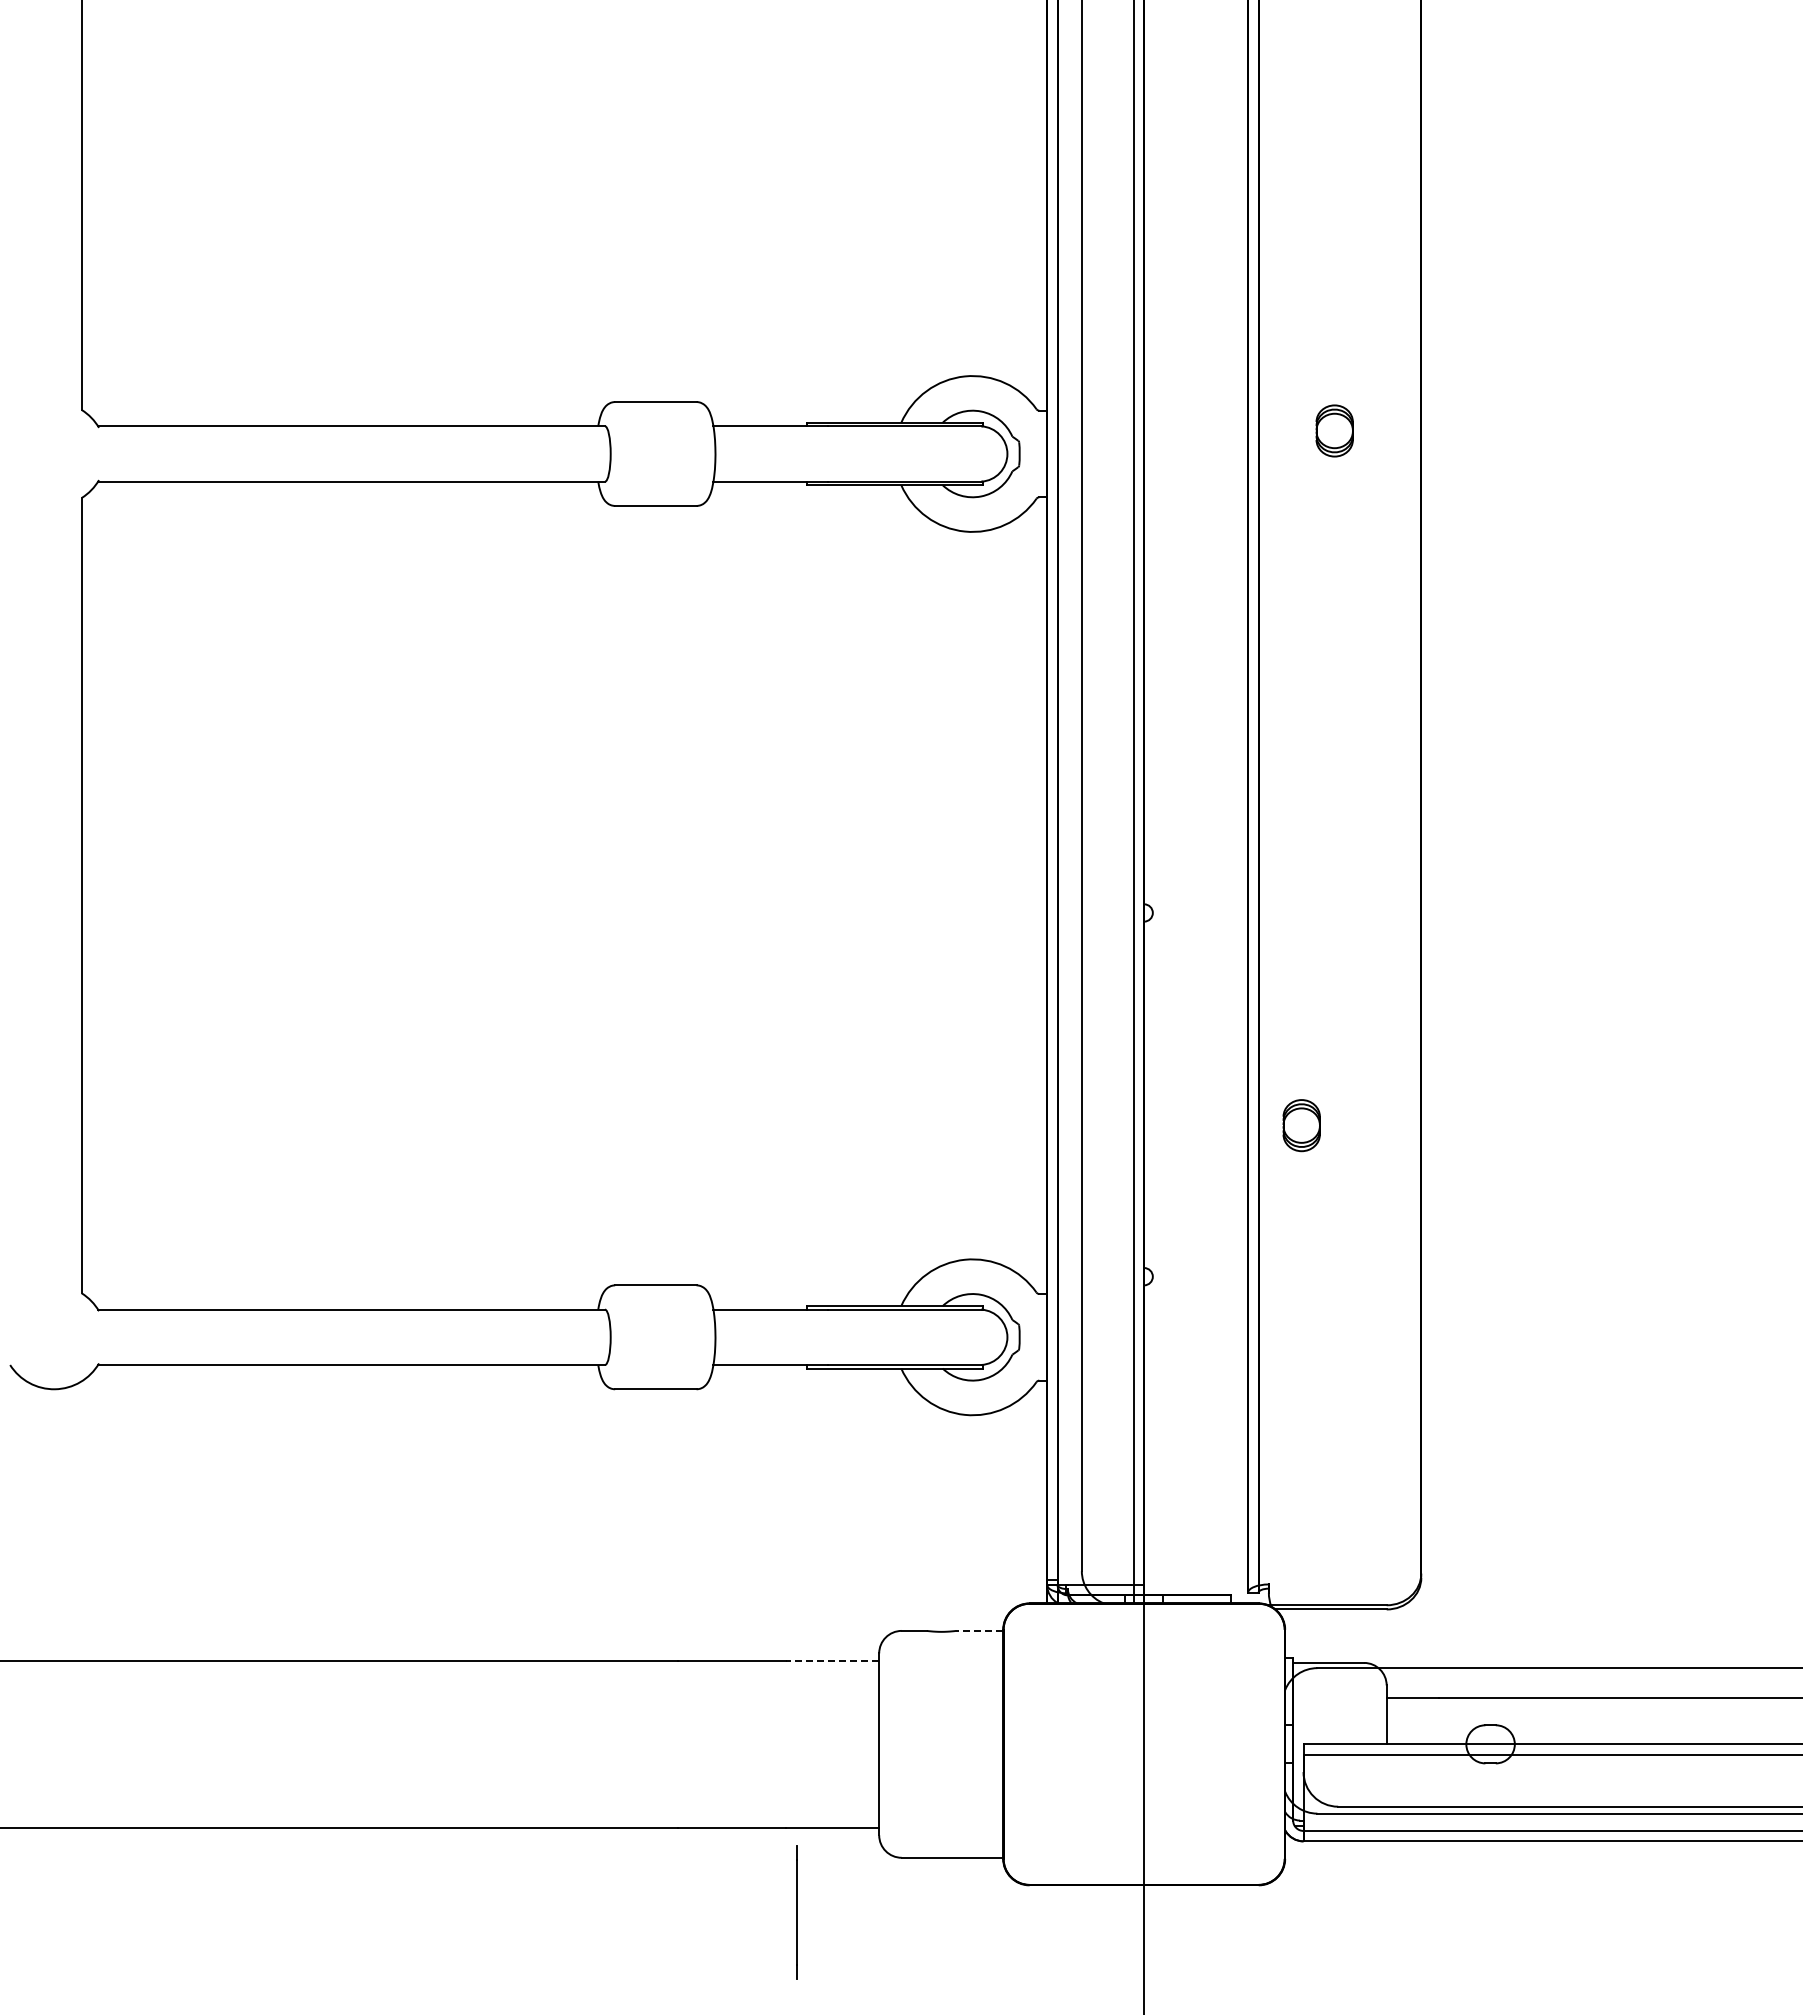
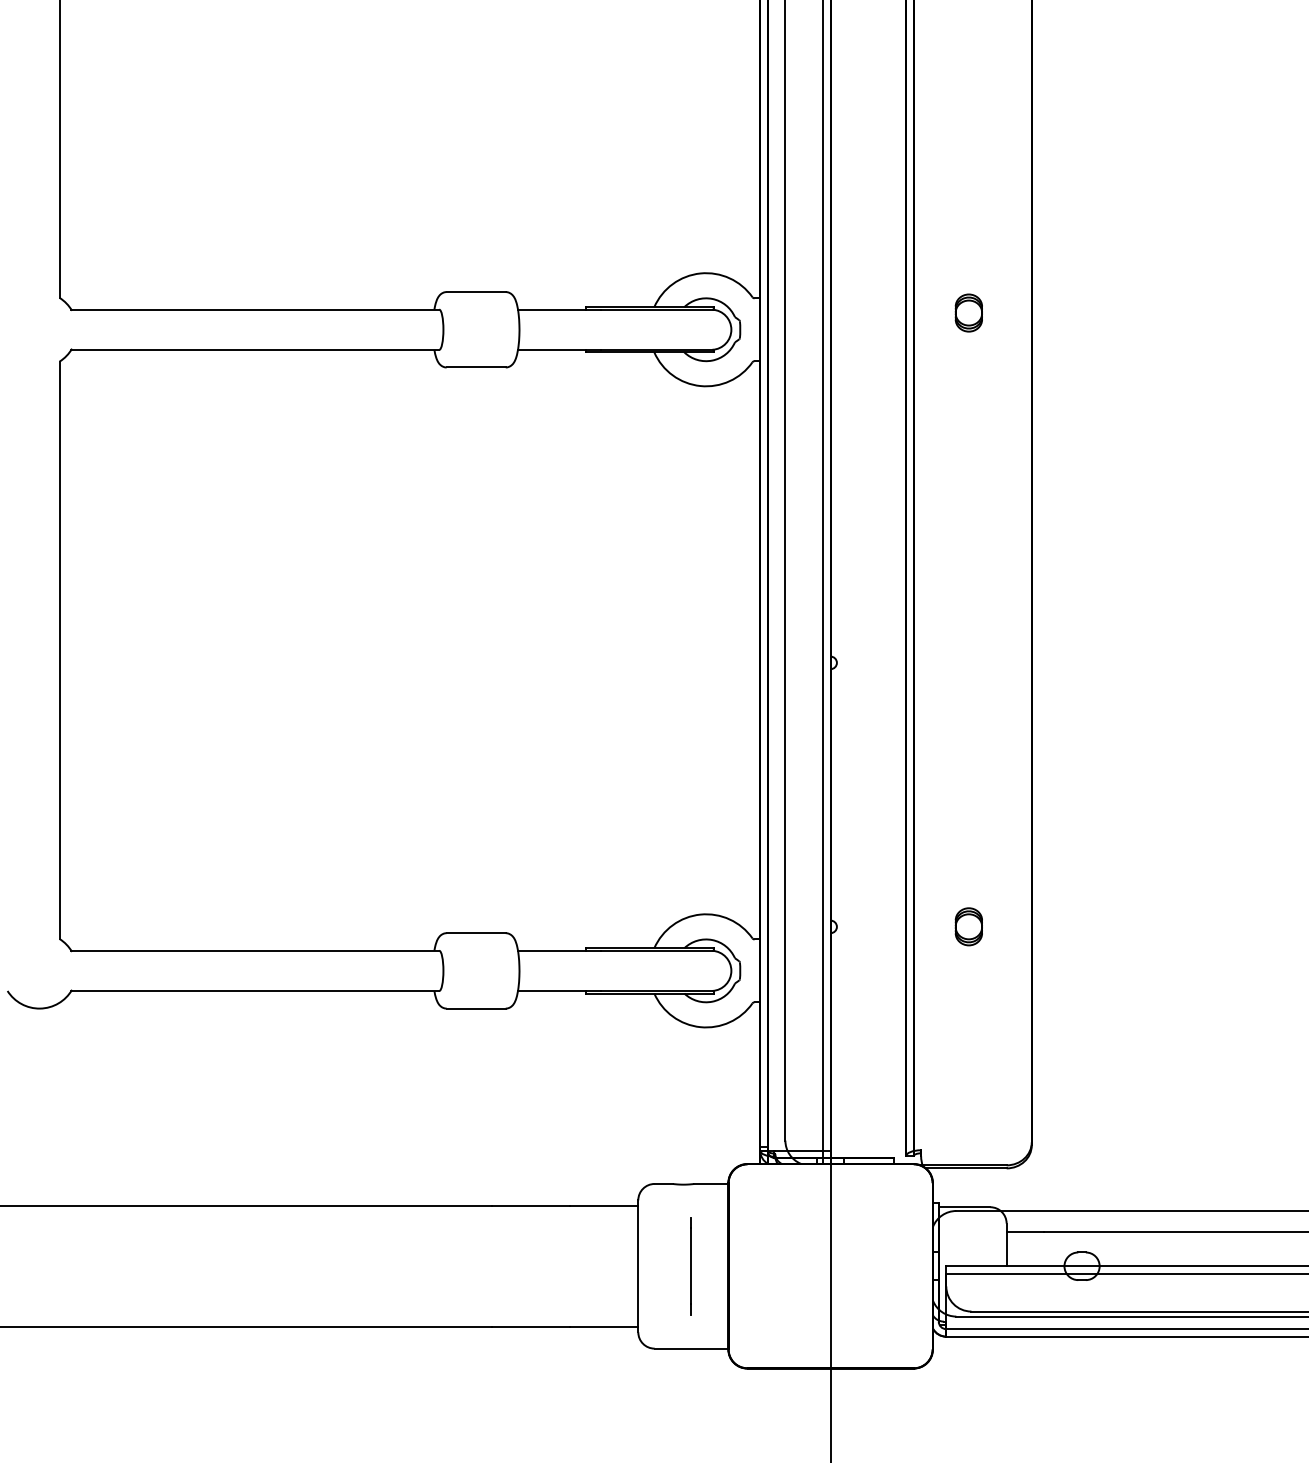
part: (1301, 1125) -> (968, 926), moved
line: (979, 1630) -> (711, 1183), dashed -> solid
line: (832, 1660) -> (604, 1205), dashed -> solid
line: (796, 1912) -> (690, 1266), moved

